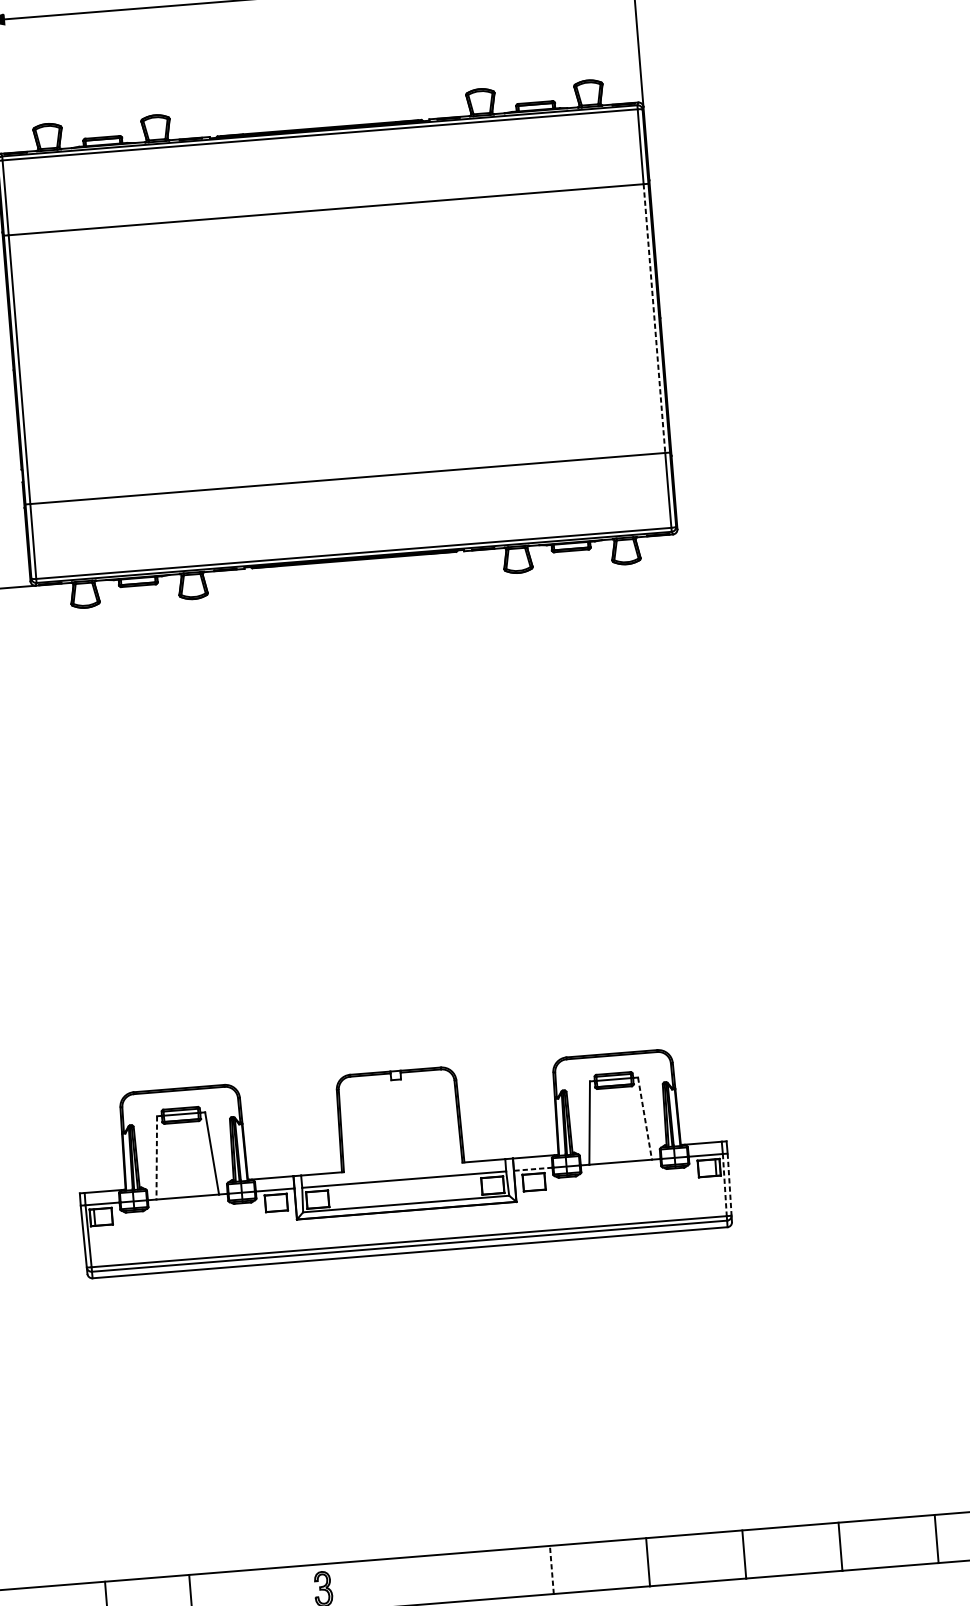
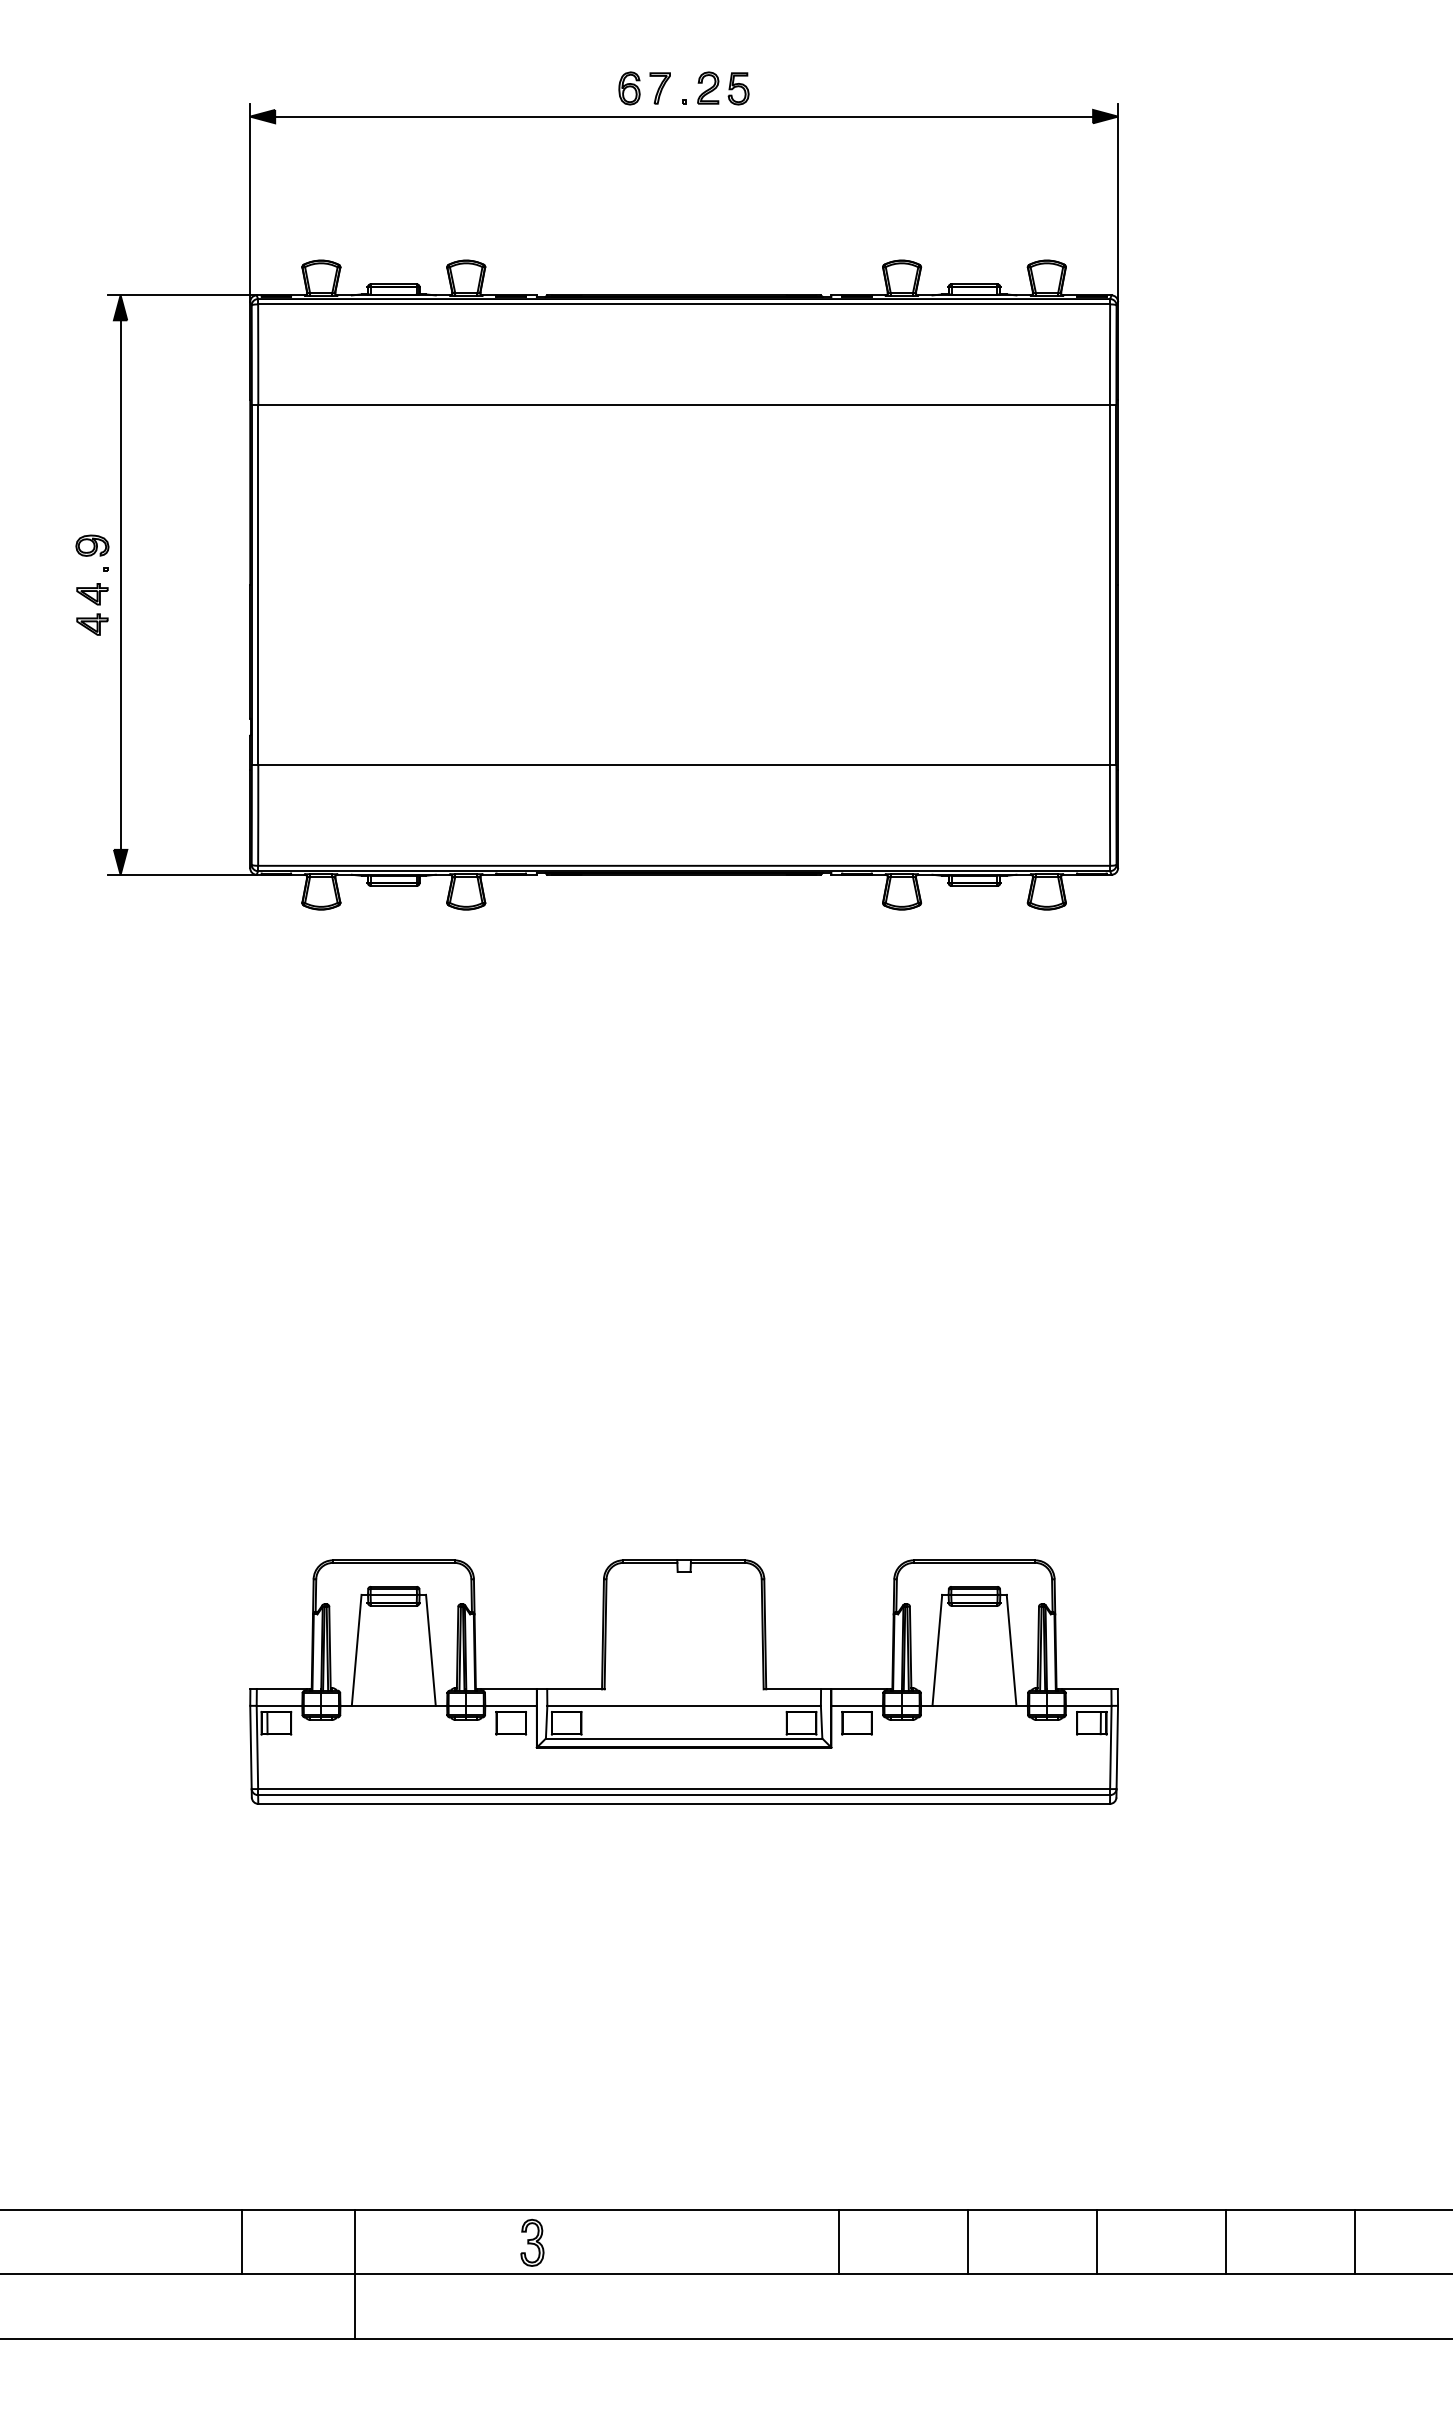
line: (654, 318) -> (1109, 585), dashed -> solid
line: (644, 1118) -> (1011, 1650), dashed -> solid
line: (156, 1158) -> (356, 1650), dashed -> solid
line: (533, 1168) -> (857, 1705), dashed -> solid
line: (729, 1184) -> (1117, 1747), dashed -> solid
line: (724, 1185) -> (1110, 1747), dashed -> solid
line: (552, 1569) -> (839, 2241), dashed -> solid

